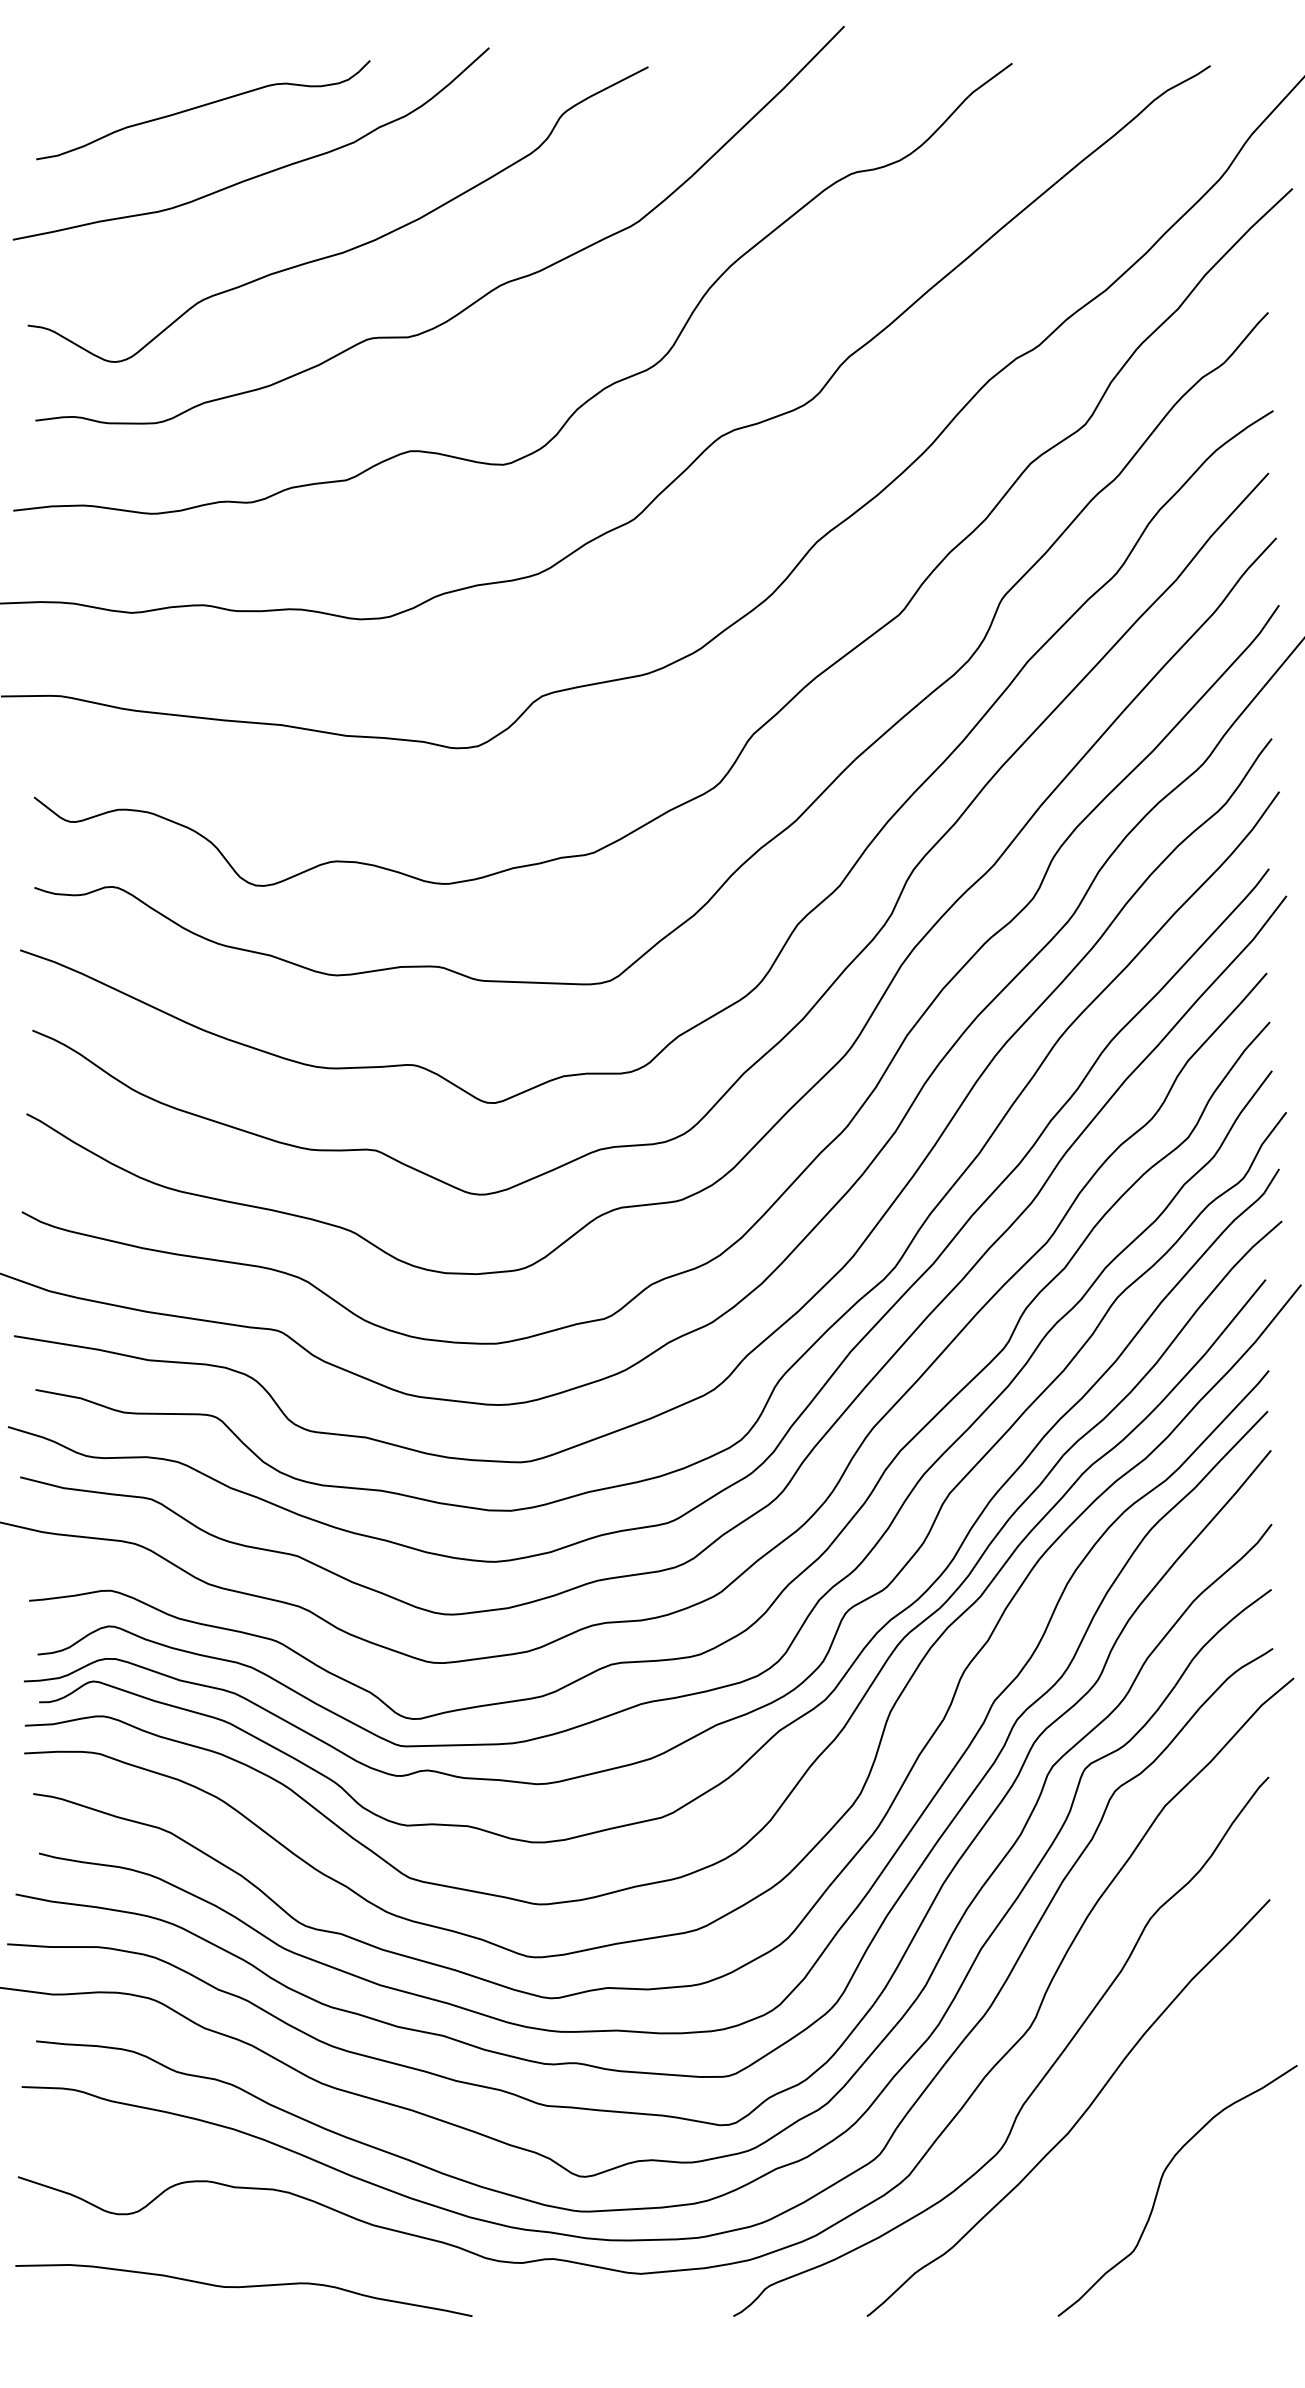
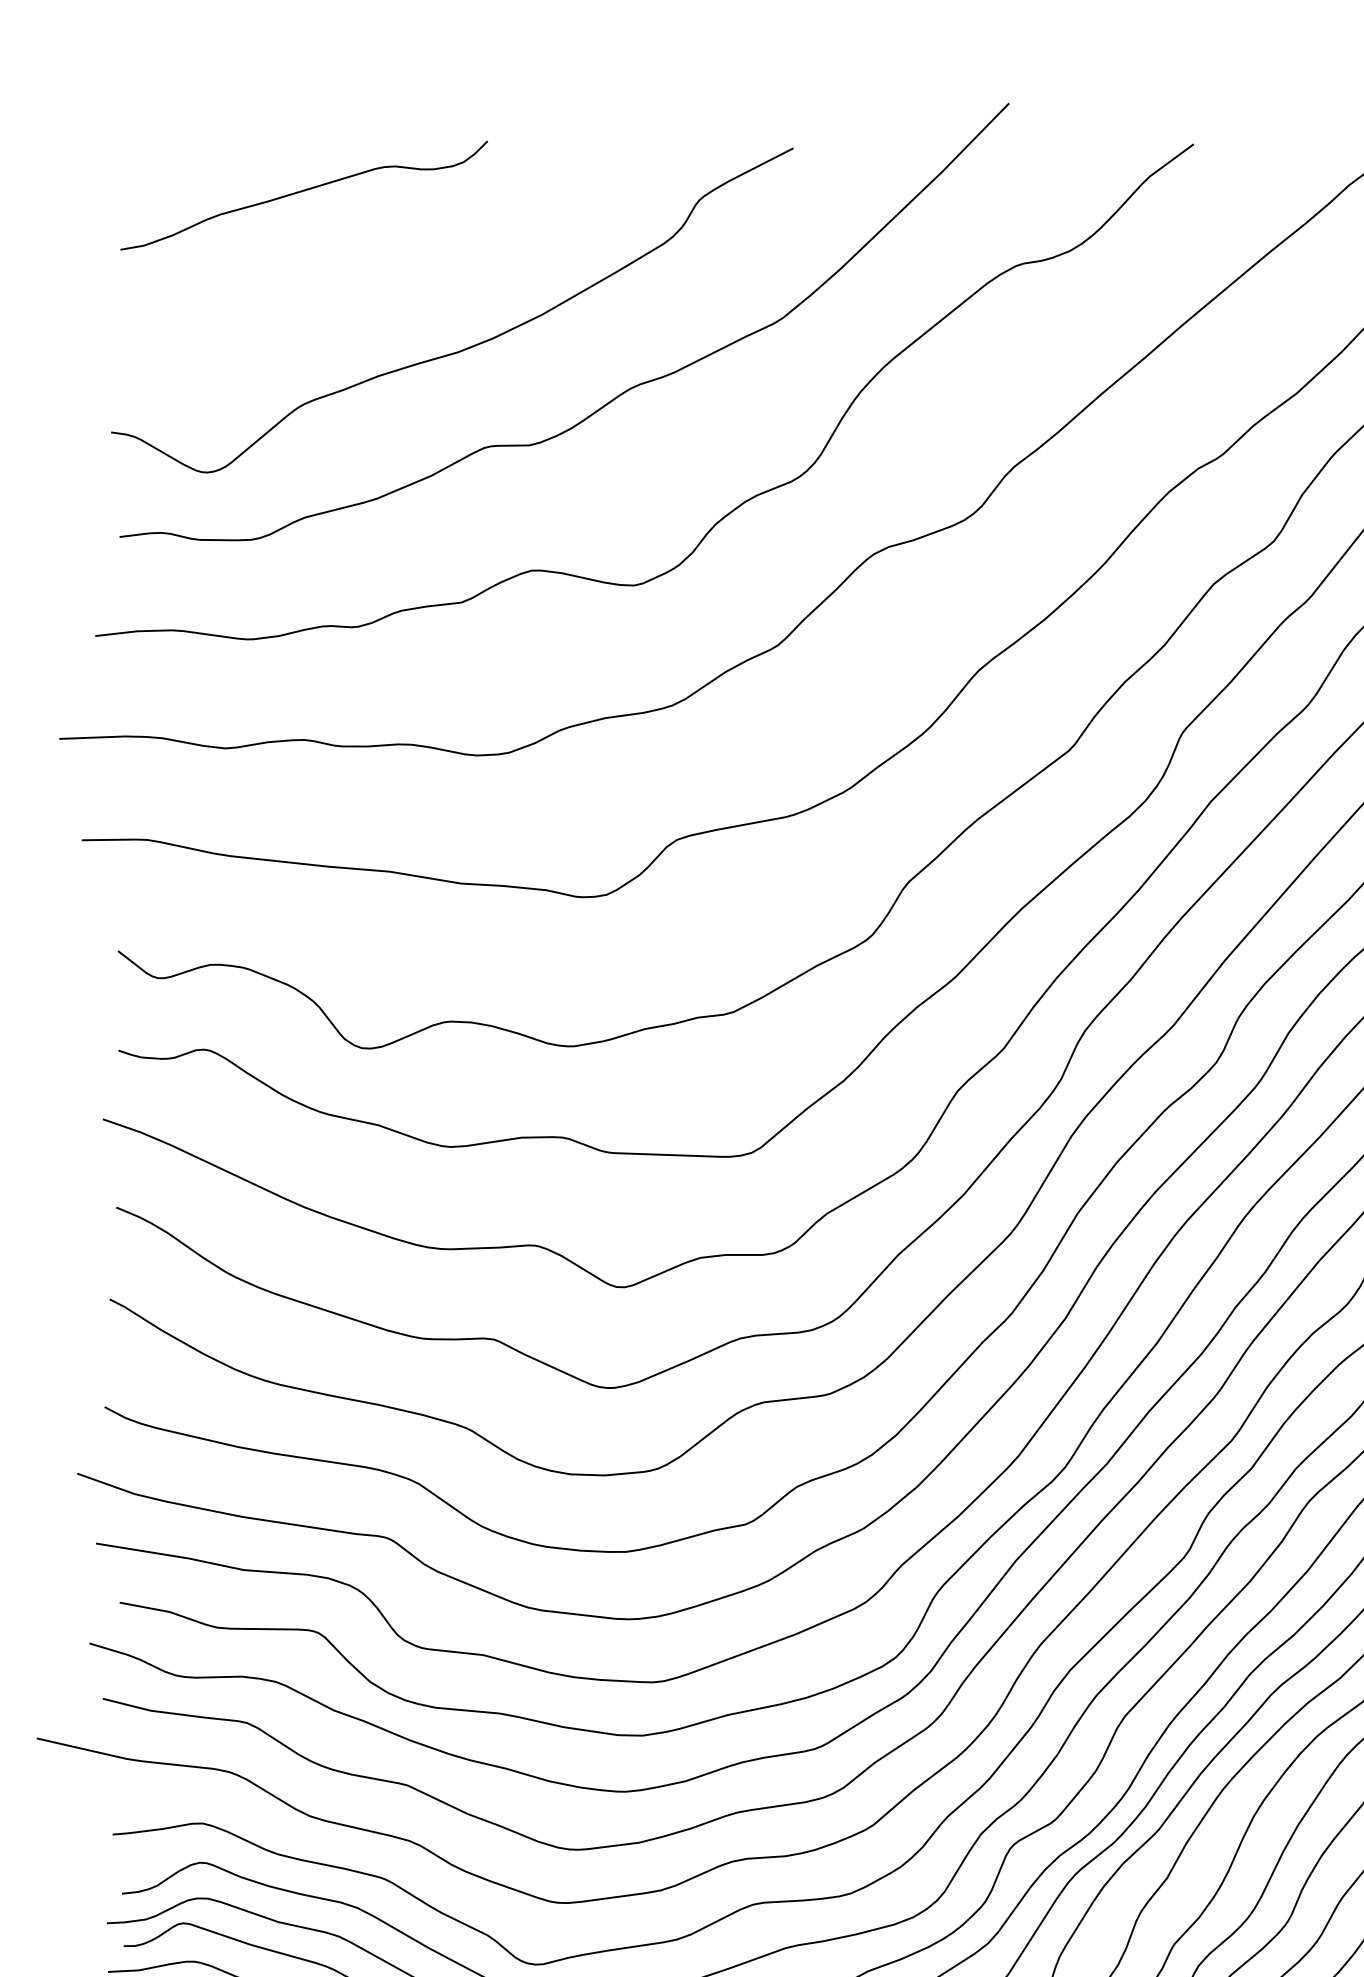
curve: (259, 174) -> (365, 266), removed

